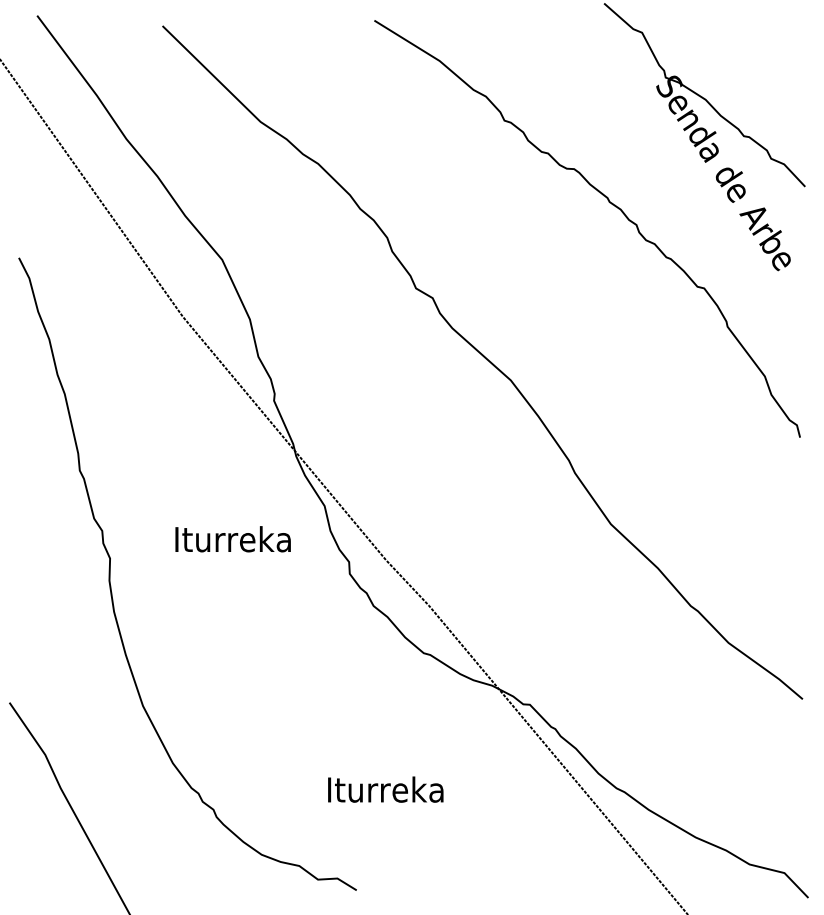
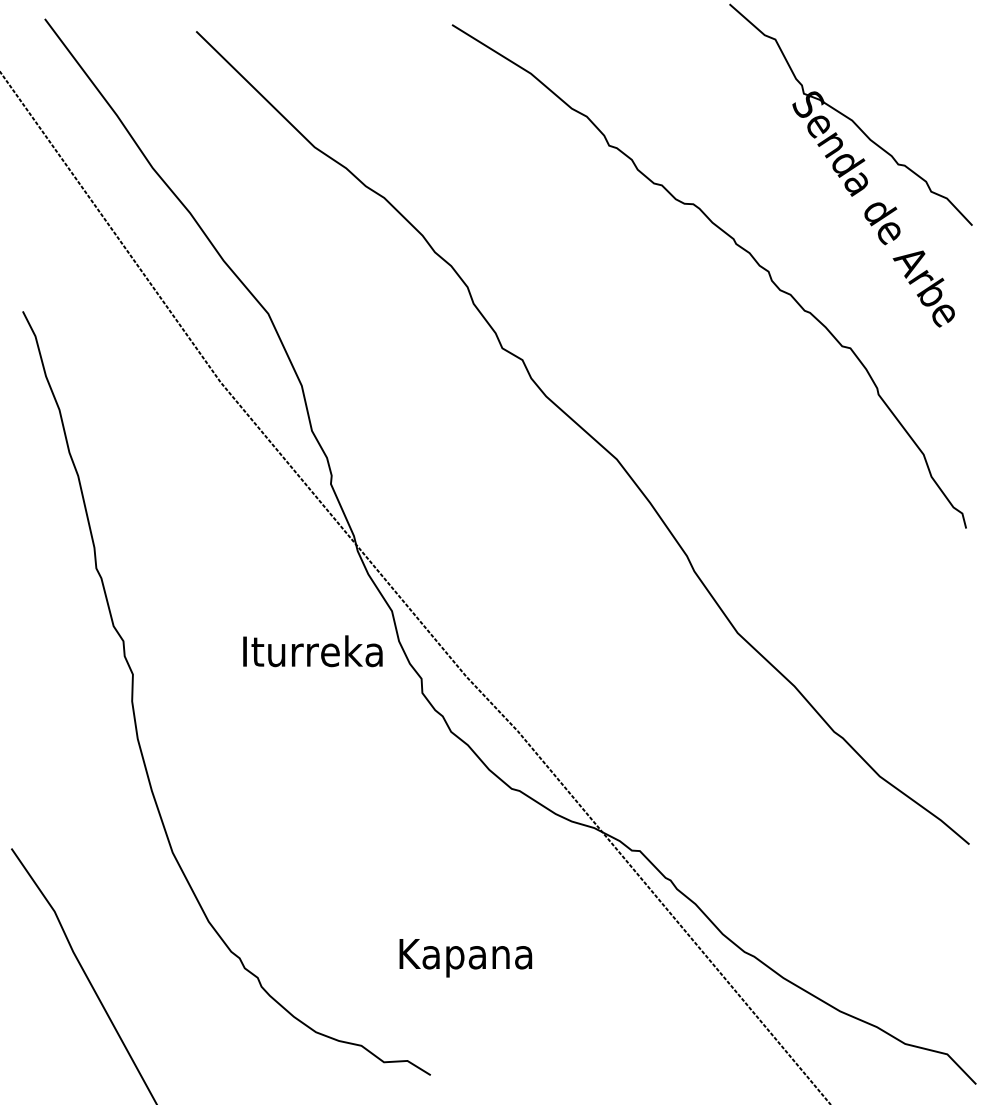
text: (232, 539) -> (312, 651), moved
text: (385, 792) -> (465, 957), Iturreka -> Kapana

